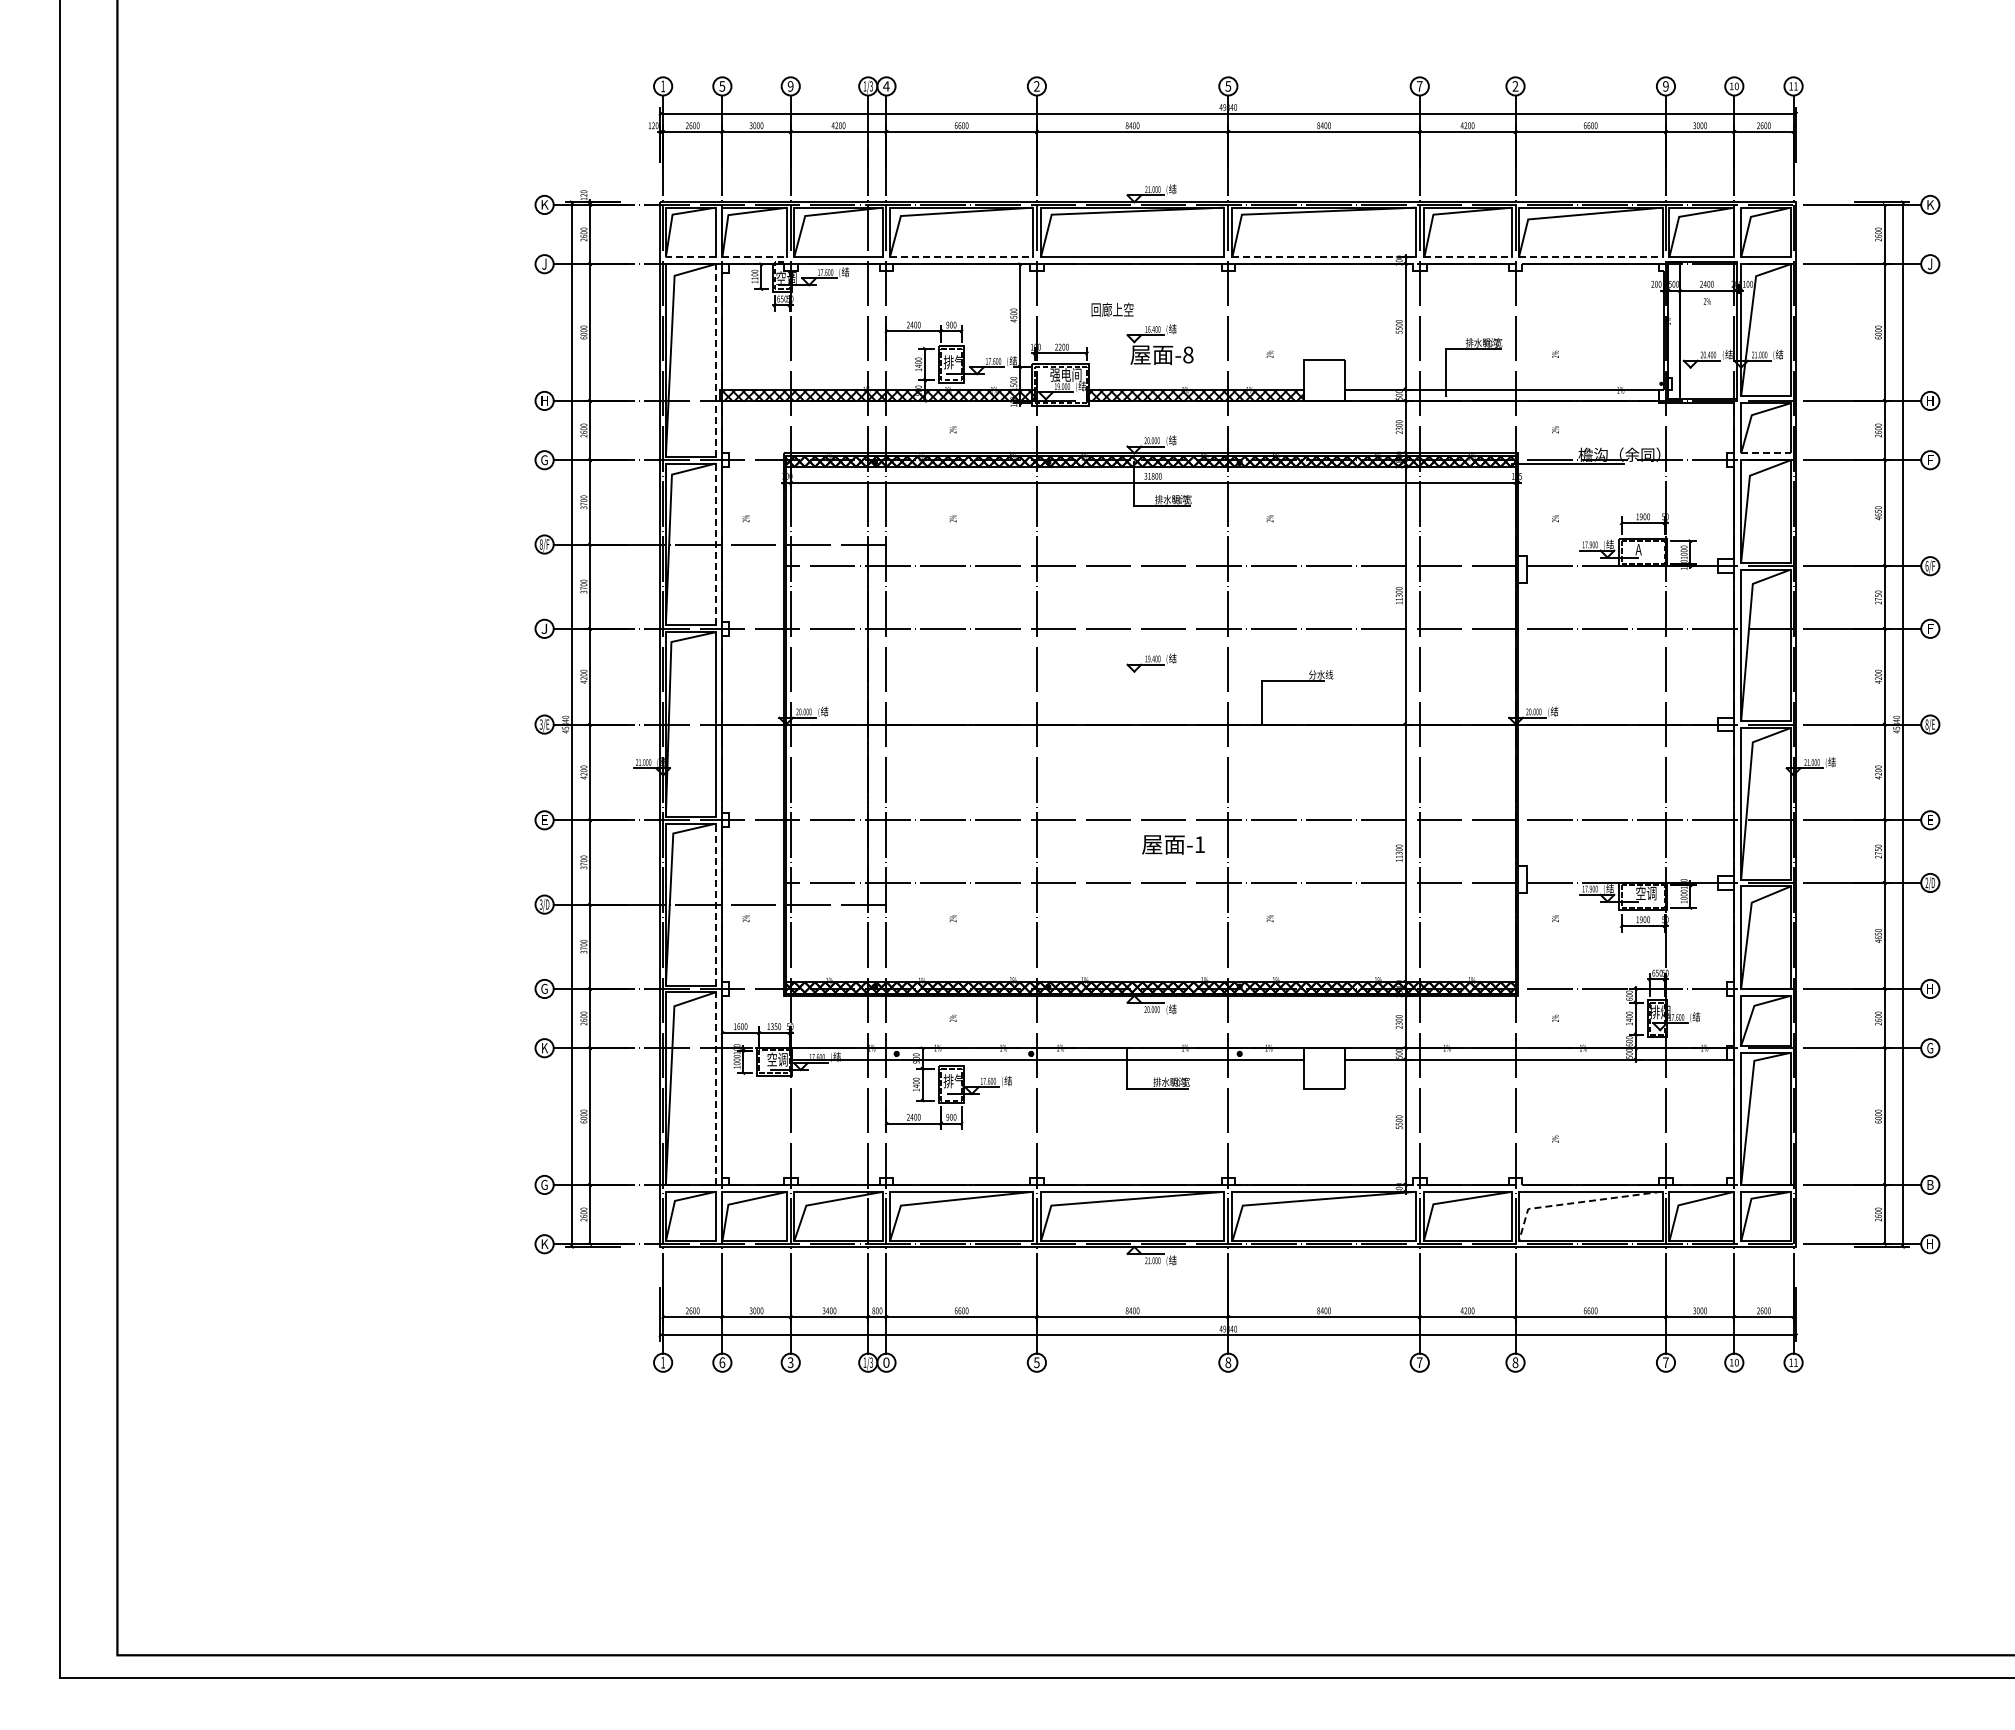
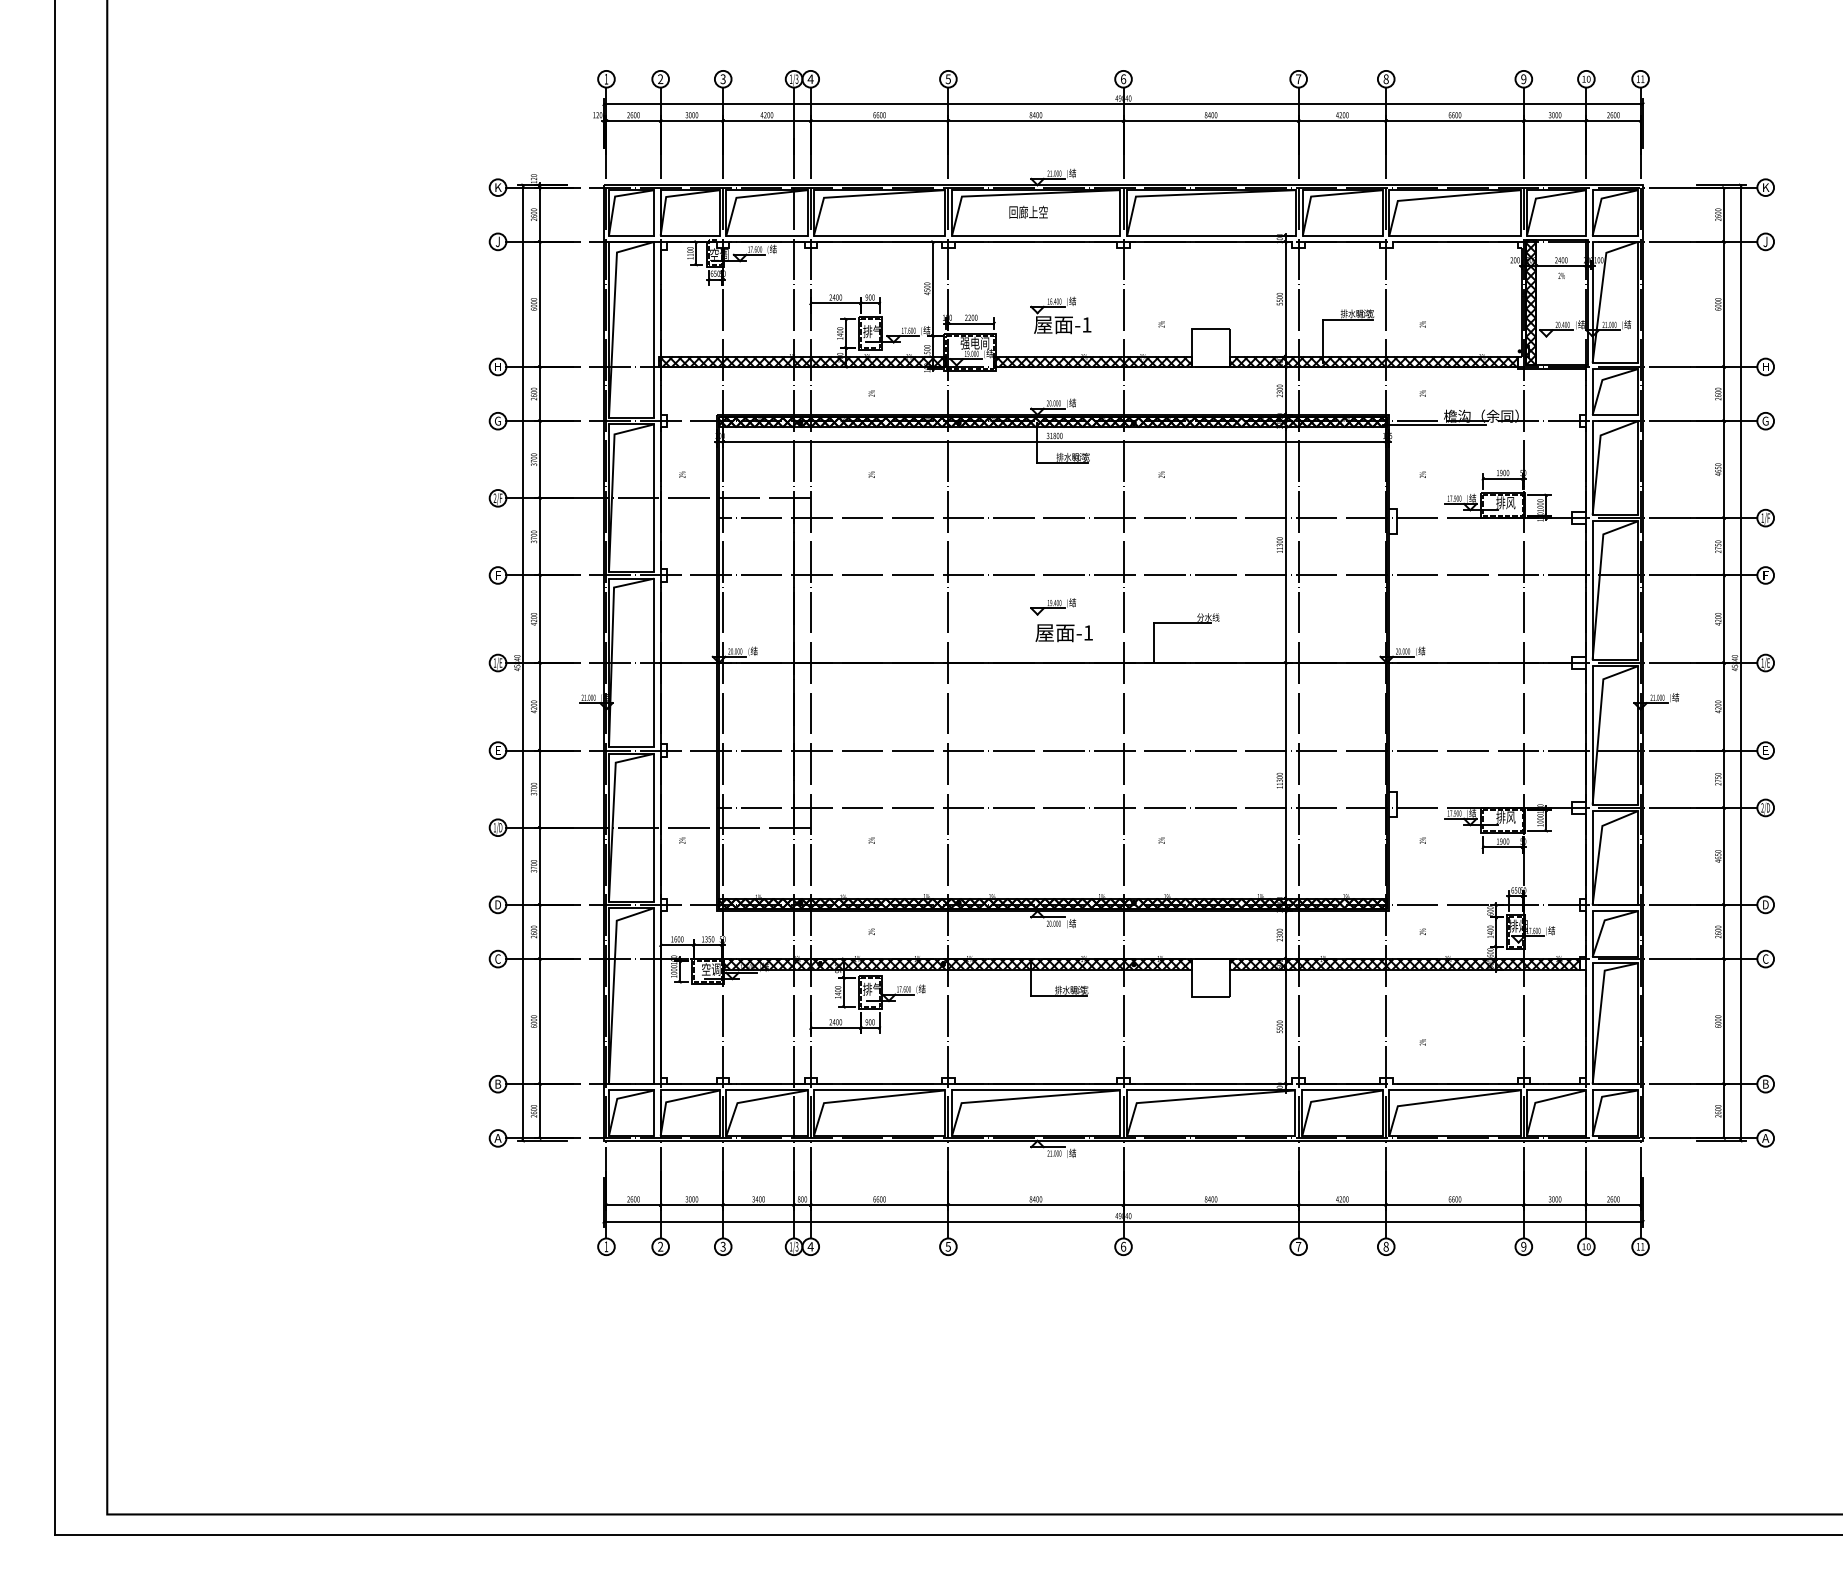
text: (722, 86) -> (660, 79), 5 -> 2
text: (790, 86) -> (722, 79), 9 -> 3
text: (1036, 86) -> (948, 79), 2 -> 5
text: (1228, 86) -> (1123, 79), 5 -> 6
text: (1515, 86) -> (1386, 79), 2 -> 8
line: (690, 257) -> (631, 235), dashed -> solid
line: (755, 257) -> (690, 235), dashed -> solid
line: (961, 257) -> (879, 235), dashed -> solid
line: (1324, 257) -> (1211, 235), dashed -> solid
line: (1468, 257) -> (1343, 235), dashed -> solid
line: (1590, 257) -> (1454, 235), dashed -> solid
text: (1112, 309) -> (1028, 211), moved
hatch: (1673, 329) -> (1530, 301), added
text: (1188, 354) -> (1087, 324), -8 -> -1
line: (715, 359) -> (654, 329), dashed -> solid
hatch: (1501, 394) -> (1373, 361), added
line: (1766, 453) -> (1615, 415), dashed -> solid
text: (1929, 460) -> (1764, 421), F -> G
text: (540, 544) -> (494, 498), 8/F -> 2/F
line: (715, 544) -> (654, 498), dashed -> solid
text: (1645, 549) -> (1505, 502), A -> 排风
text: (1926, 565) -> (1762, 517), 6/F -> 1/F
text: (544, 628) -> (497, 575), J -> F
text: (540, 724) -> (494, 662), 3/E -> 1/E
text: (1926, 724) -> (1762, 662), 8/E -> 1/E
text: (1173, 844) -> (1064, 632), moved
text: (1646, 893) -> (1506, 817), 空调 -> 排风
text: (540, 904) -> (494, 827), 3/D -> 1/D
line: (715, 904) -> (654, 827), dashed -> solid
text: (544, 988) -> (497, 904), G -> D
text: (1930, 988) -> (1765, 904), H -> D
text: (544, 1047) -> (497, 958), K -> C
text: (1930, 1047) -> (1765, 958), G -> C
hatch: (1047, 1053) -> (958, 963), added
hatch: (1535, 1053) -> (1404, 963), added
line: (715, 1088) -> (654, 995), dashed -> solid
text: (544, 1184) -> (497, 1083), G -> B
line: (1577, 1202) -> (1442, 1100), dashed -> solid
text: (544, 1243) -> (497, 1137), K -> A
text: (1930, 1243) -> (1765, 1137), H -> A
text: (722, 1362) -> (660, 1246), 6 -> 2
text: (886, 1362) -> (810, 1246), 0 -> 4
text: (1228, 1362) -> (1123, 1246), 8 -> 6
text: (1665, 1362) -> (1523, 1246), 7 -> 9

